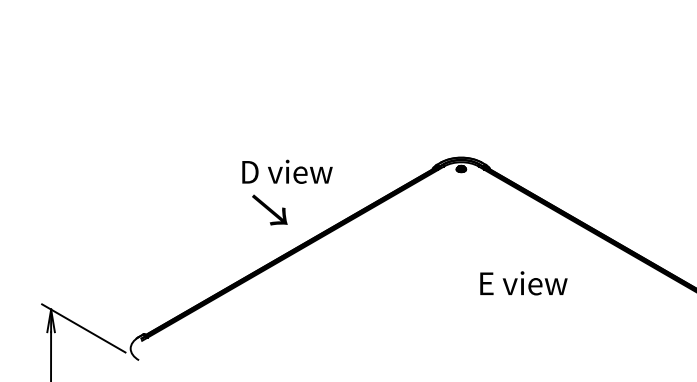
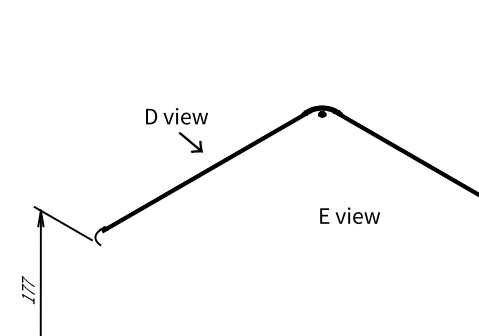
text: (286, 172) -> (176, 116), moved
text: (523, 282) -> (349, 215), moved

